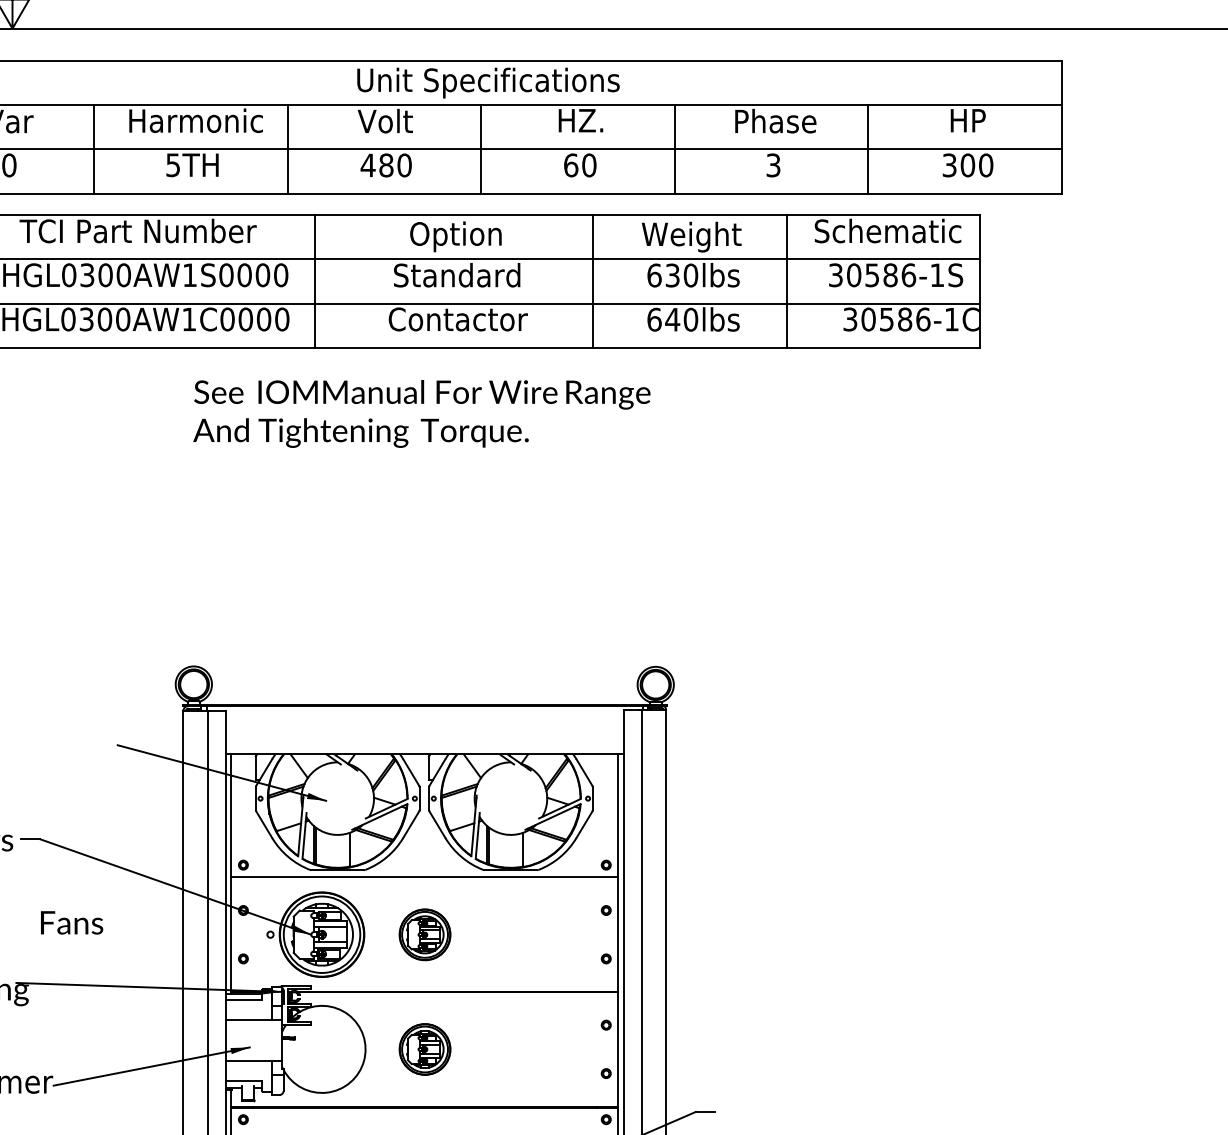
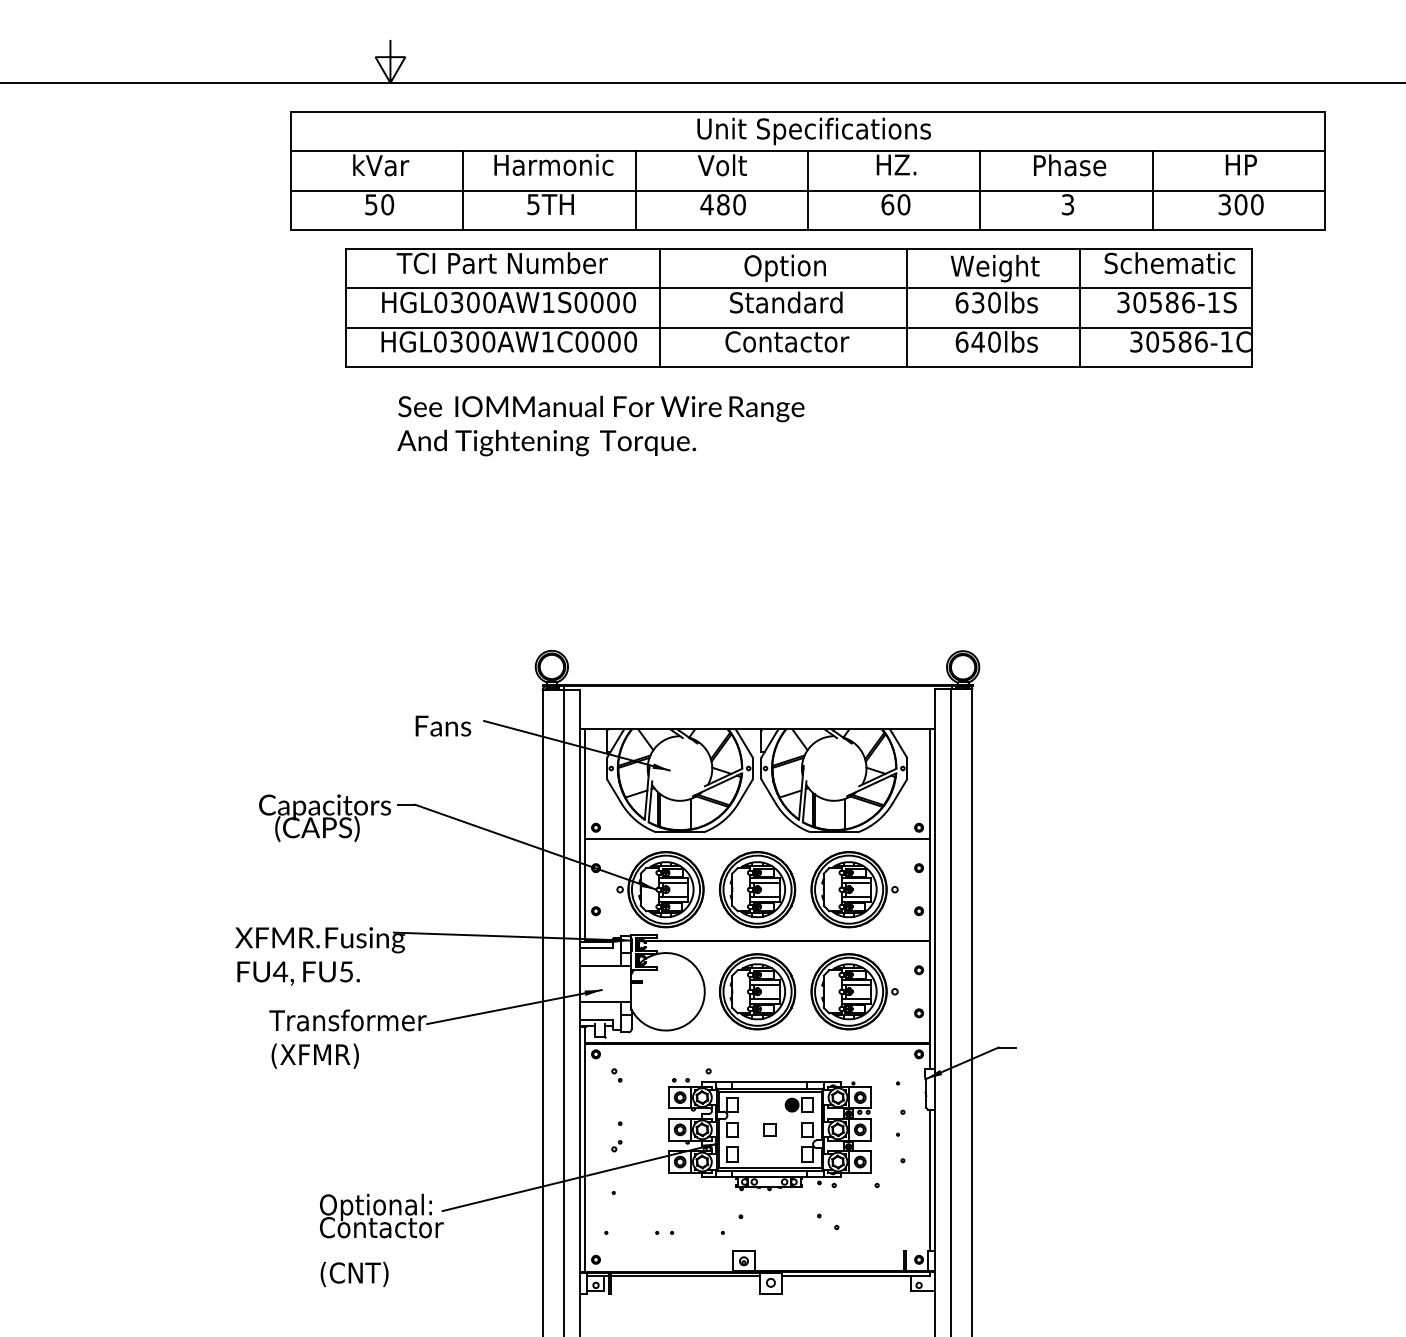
text: (421, 413) -> (600, 425), moved
text: (72, 922) -> (443, 725), moved
part: (424, 934) -> (757, 889), size x1.67
part: (533, 934) -> (854, 889), added
part: (424, 1049) -> (757, 991), size x1.67
part: (533, 1049) -> (854, 991), added

